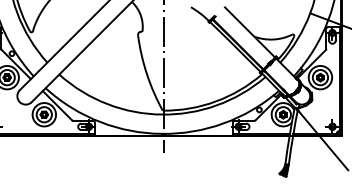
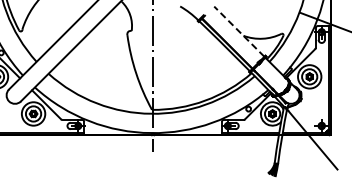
line: (250, 32) -> (239, 31), solid -> dashed

